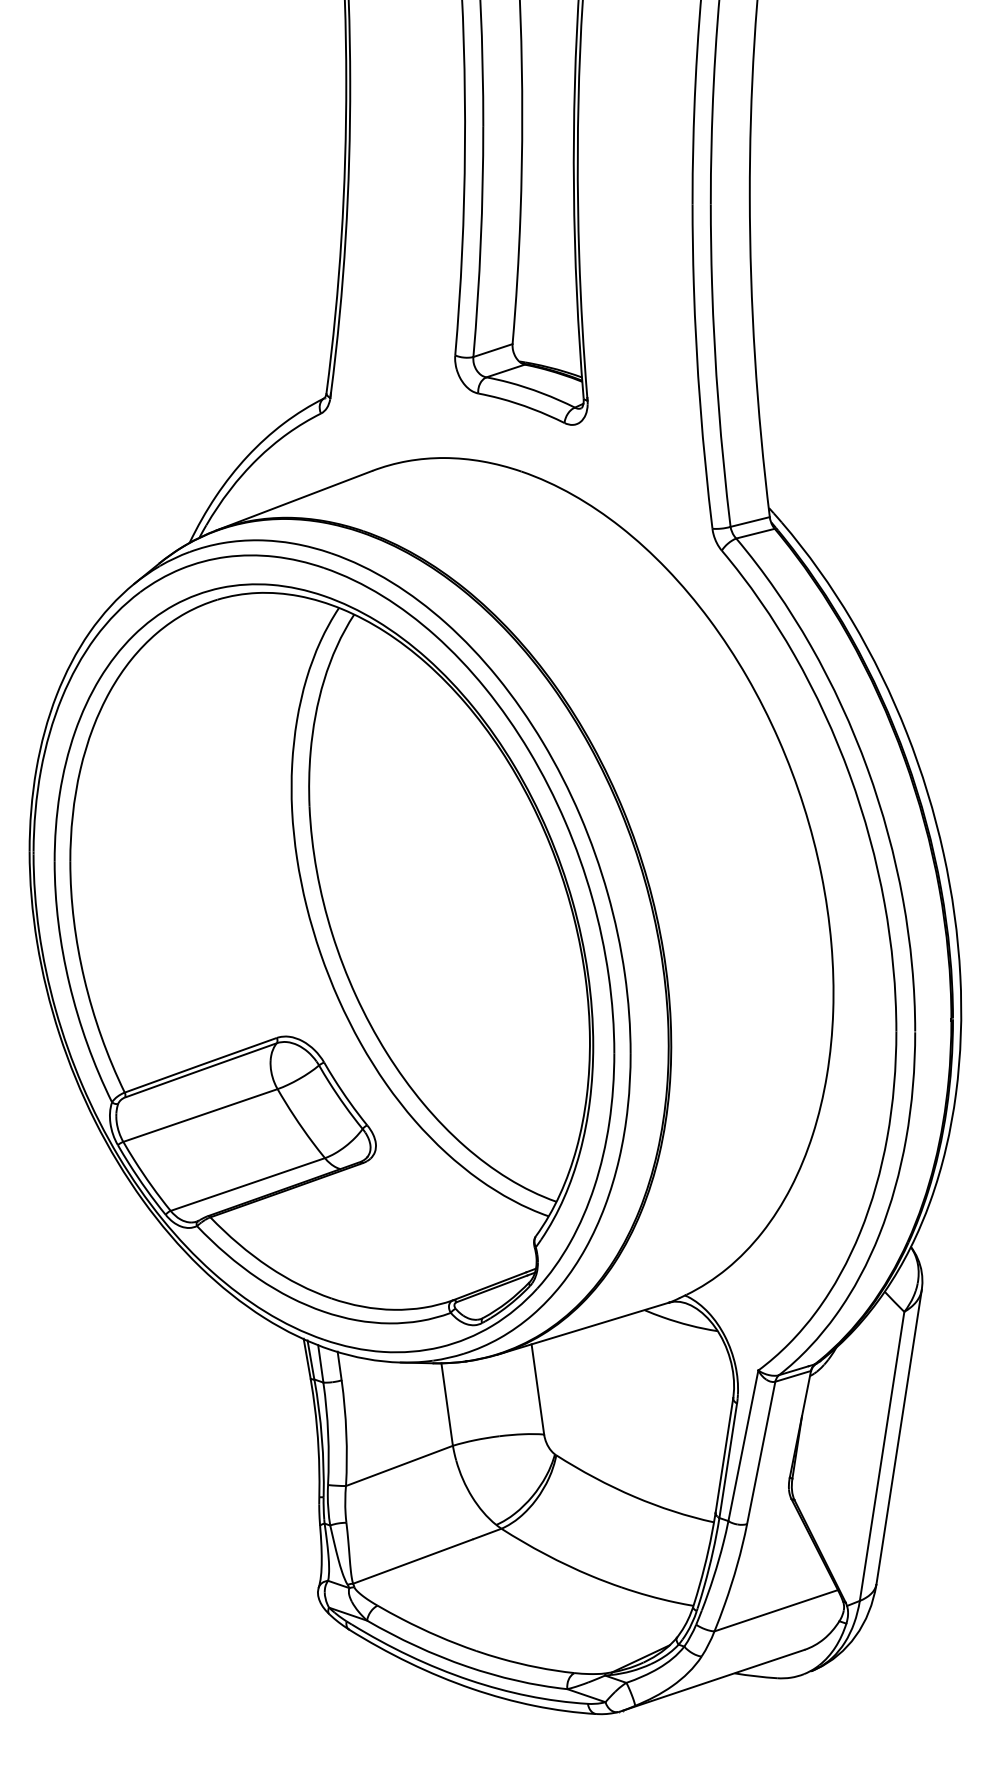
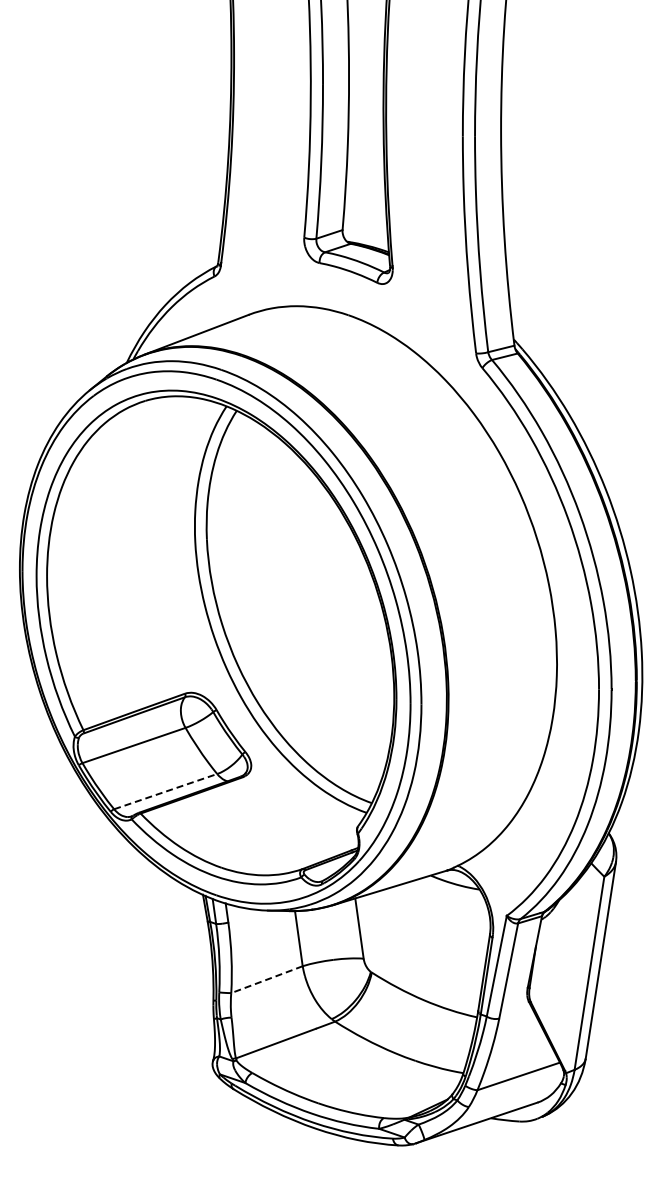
line: (249, 1184) -> (166, 791), solid -> dashed
line: (398, 1465) -> (266, 979), solid -> dashed

